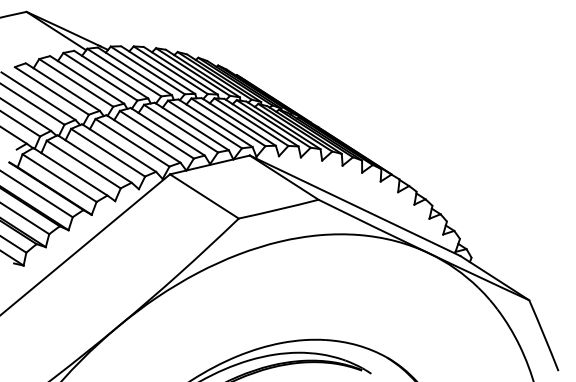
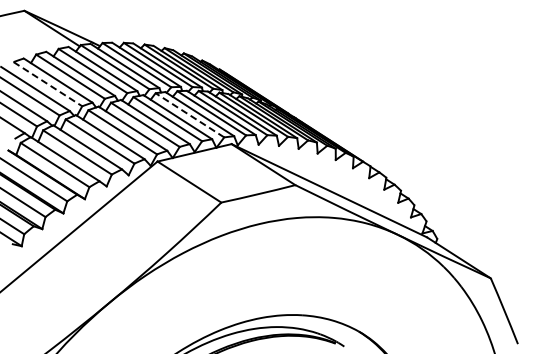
line: (51, 91) -> (47, 84), solid -> dashed
line: (204, 124) -> (189, 115), solid -> dashed

